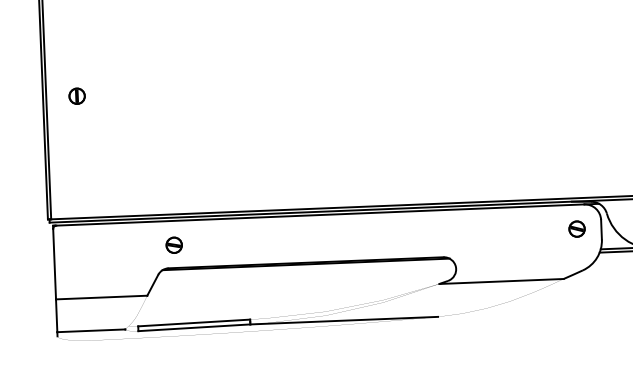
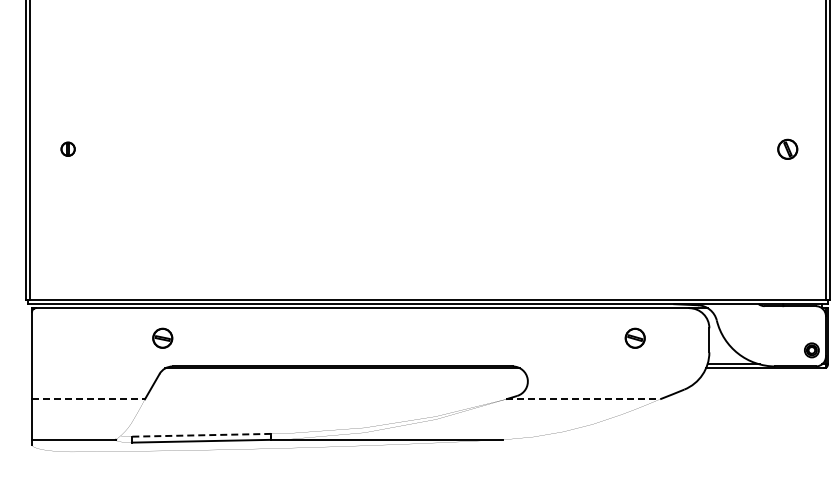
part: (76, 95) -> (67, 148), size x0.7
part: (576, 228) -> (634, 337), moved
part: (173, 244) -> (162, 337), moved
line: (501, 281) -> (583, 399), solid -> dashed
line: (102, 297) -> (89, 399), solid -> dashed
line: (194, 323) -> (202, 435), solid -> dashed

